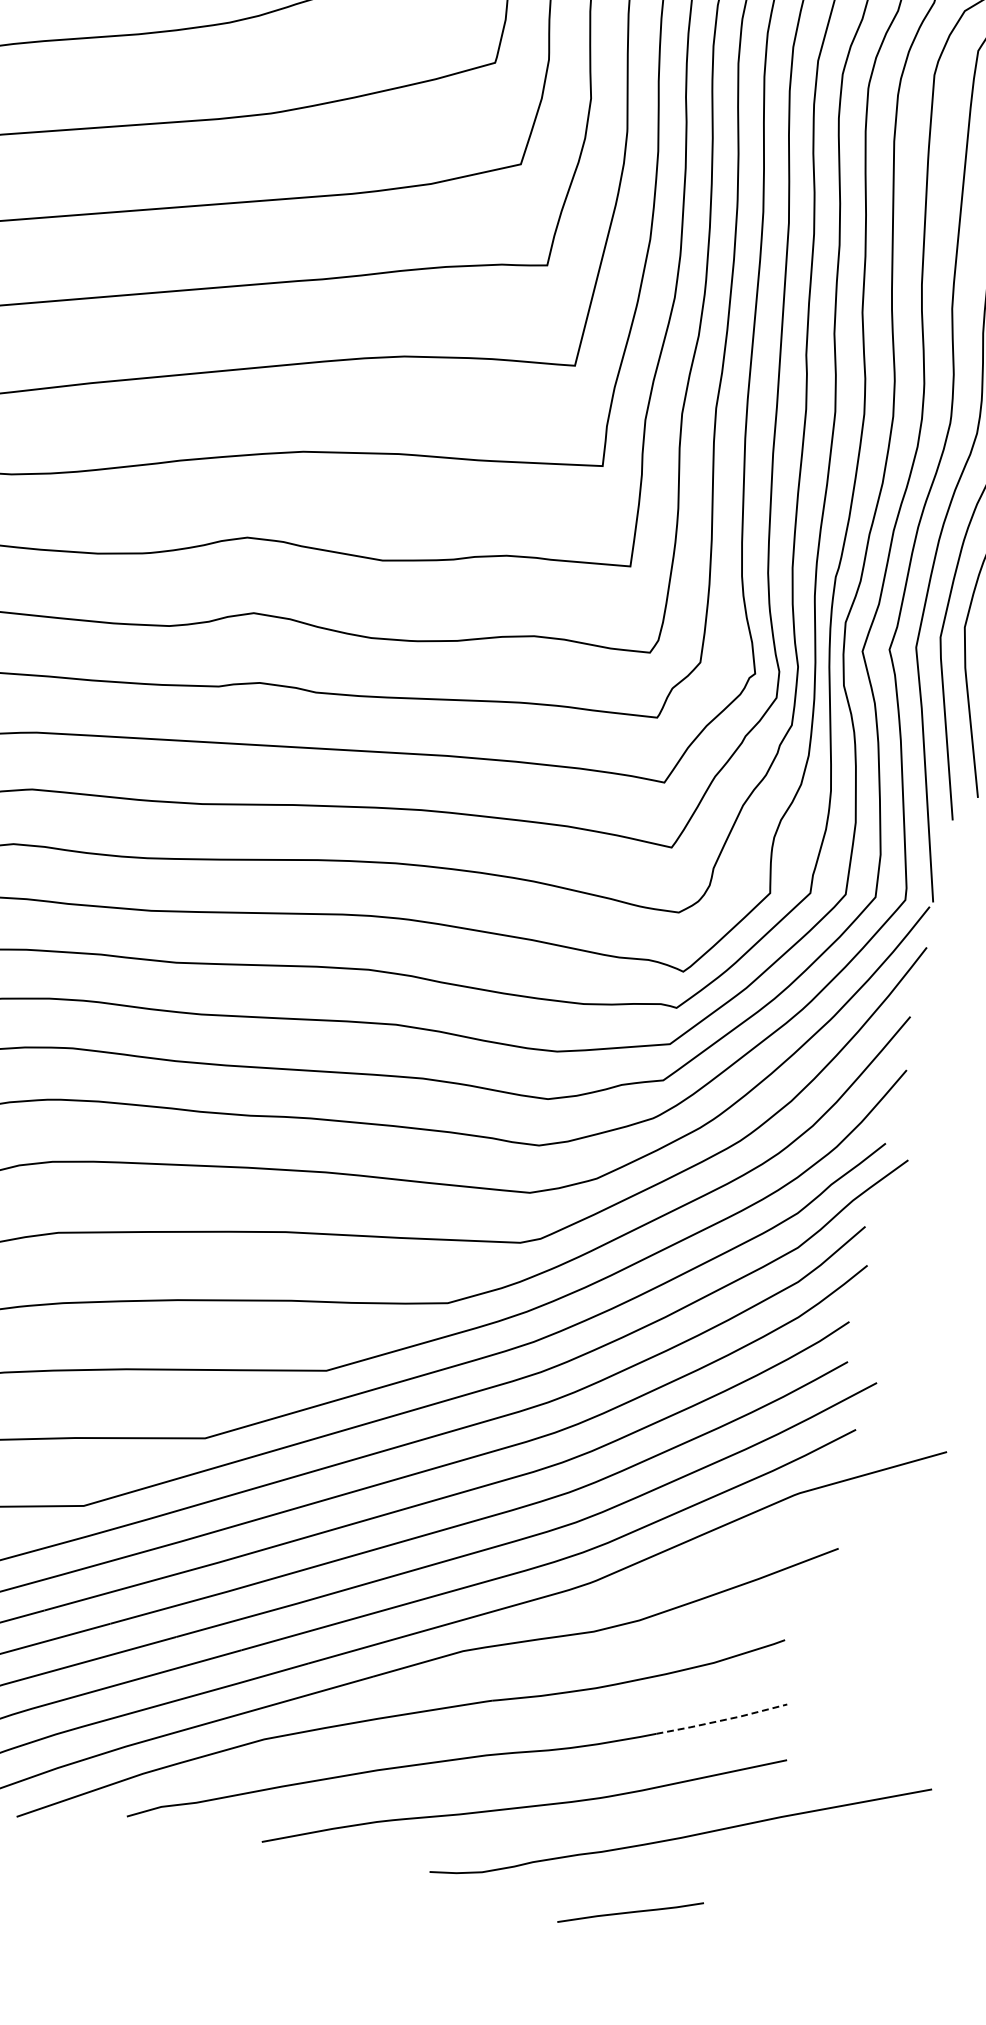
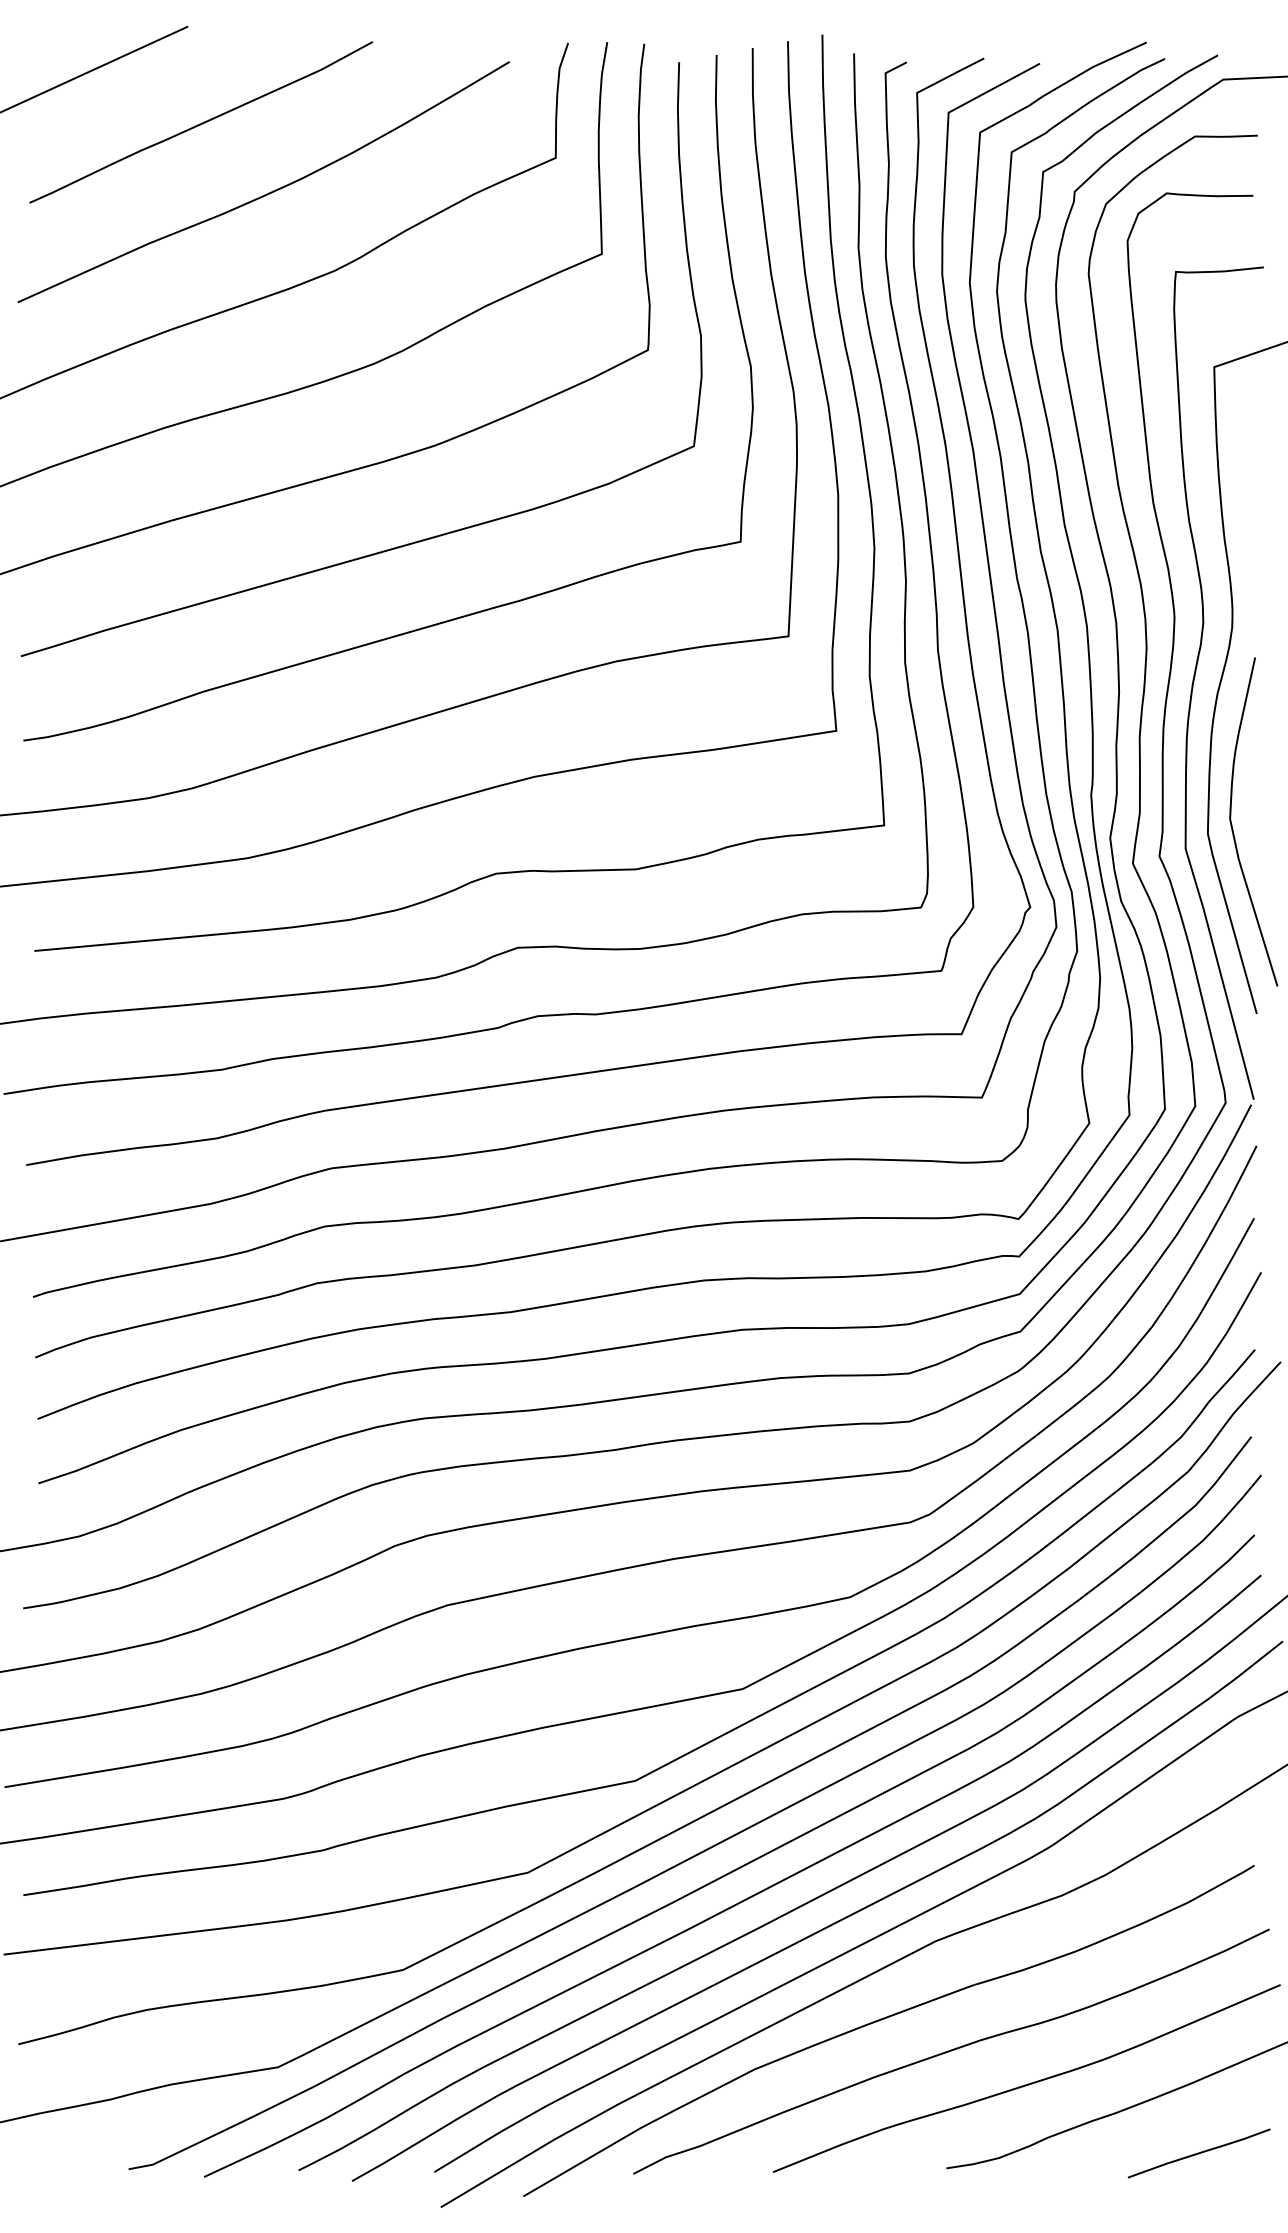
line: (722, 1720) -> (1208, 1958), dashed -> solid
curve: (630, 1912) -> (1199, 2153), moved

